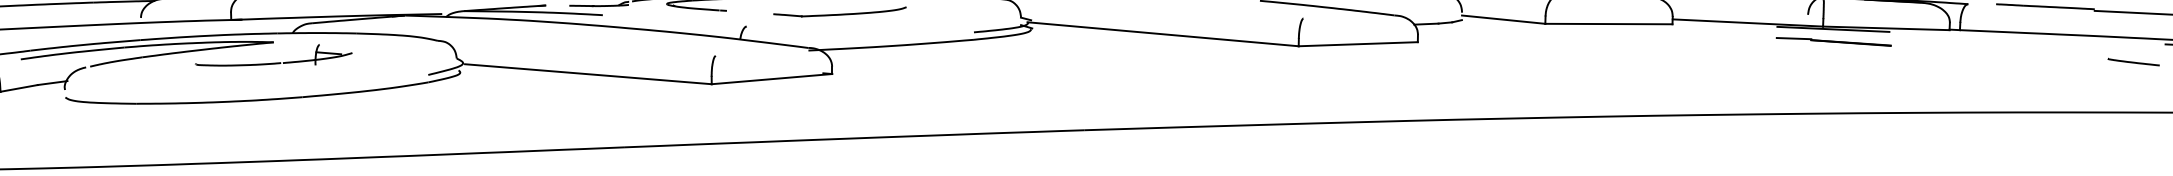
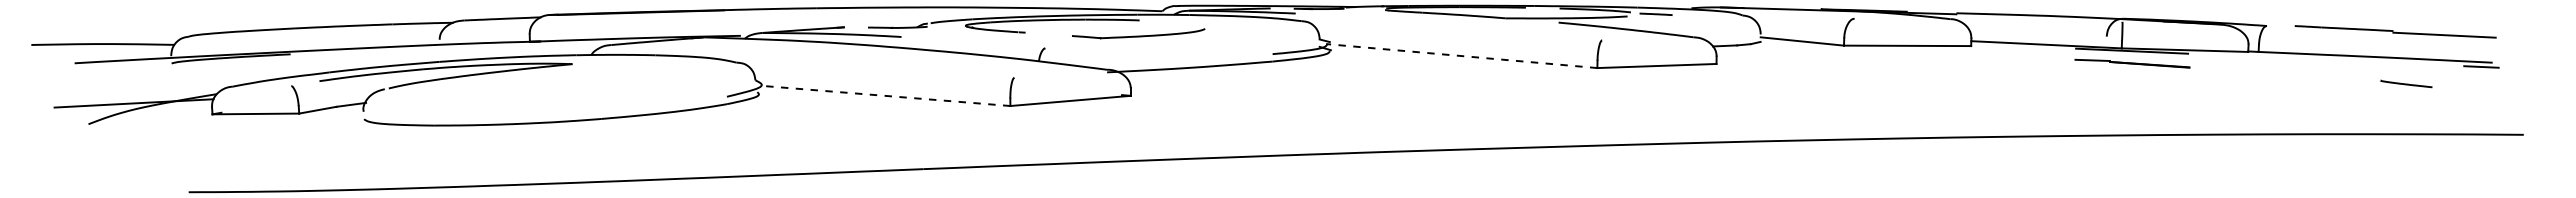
line: (1162, 34) -> (1461, 56), solid -> dashed
line: (2133, 61) -> (2406, 83), moved
part: (273, 62) -> (572, 84), removed
line: (588, 74) -> (887, 96), solid -> dashed

